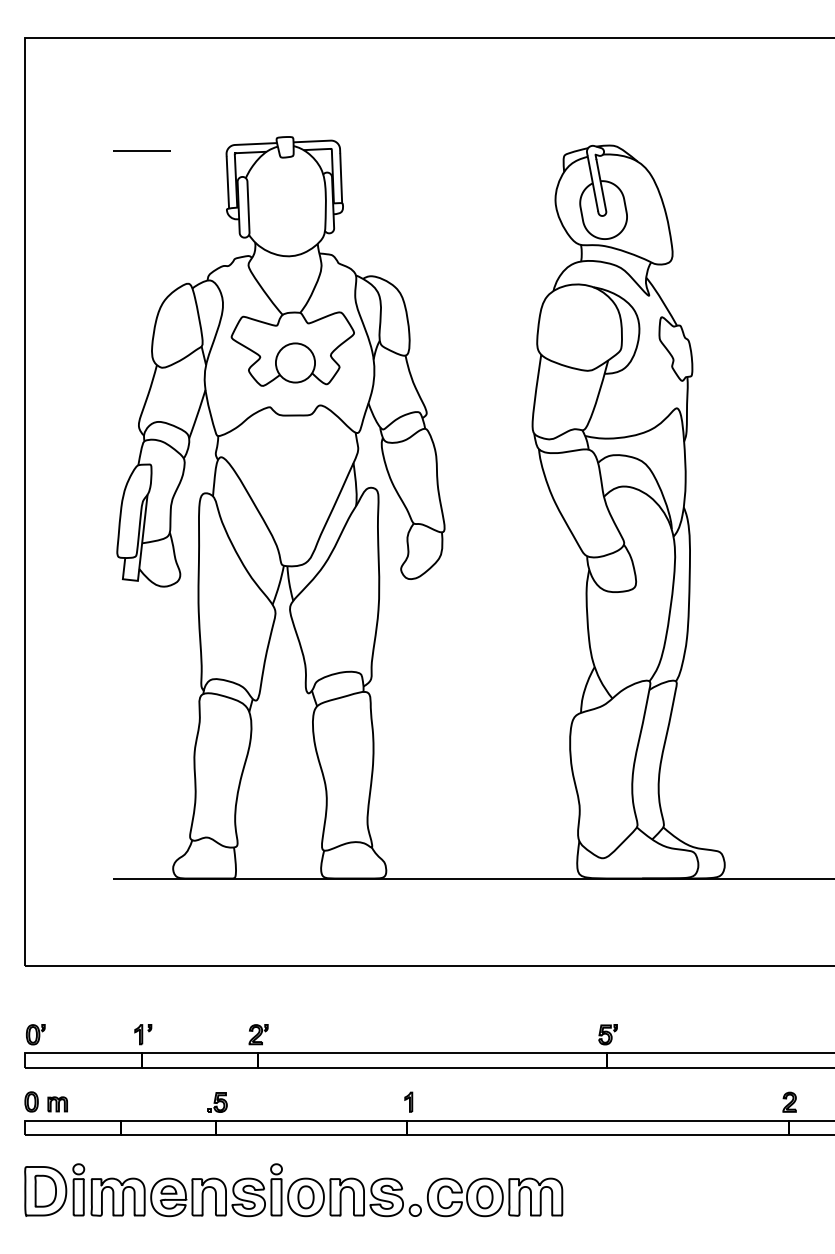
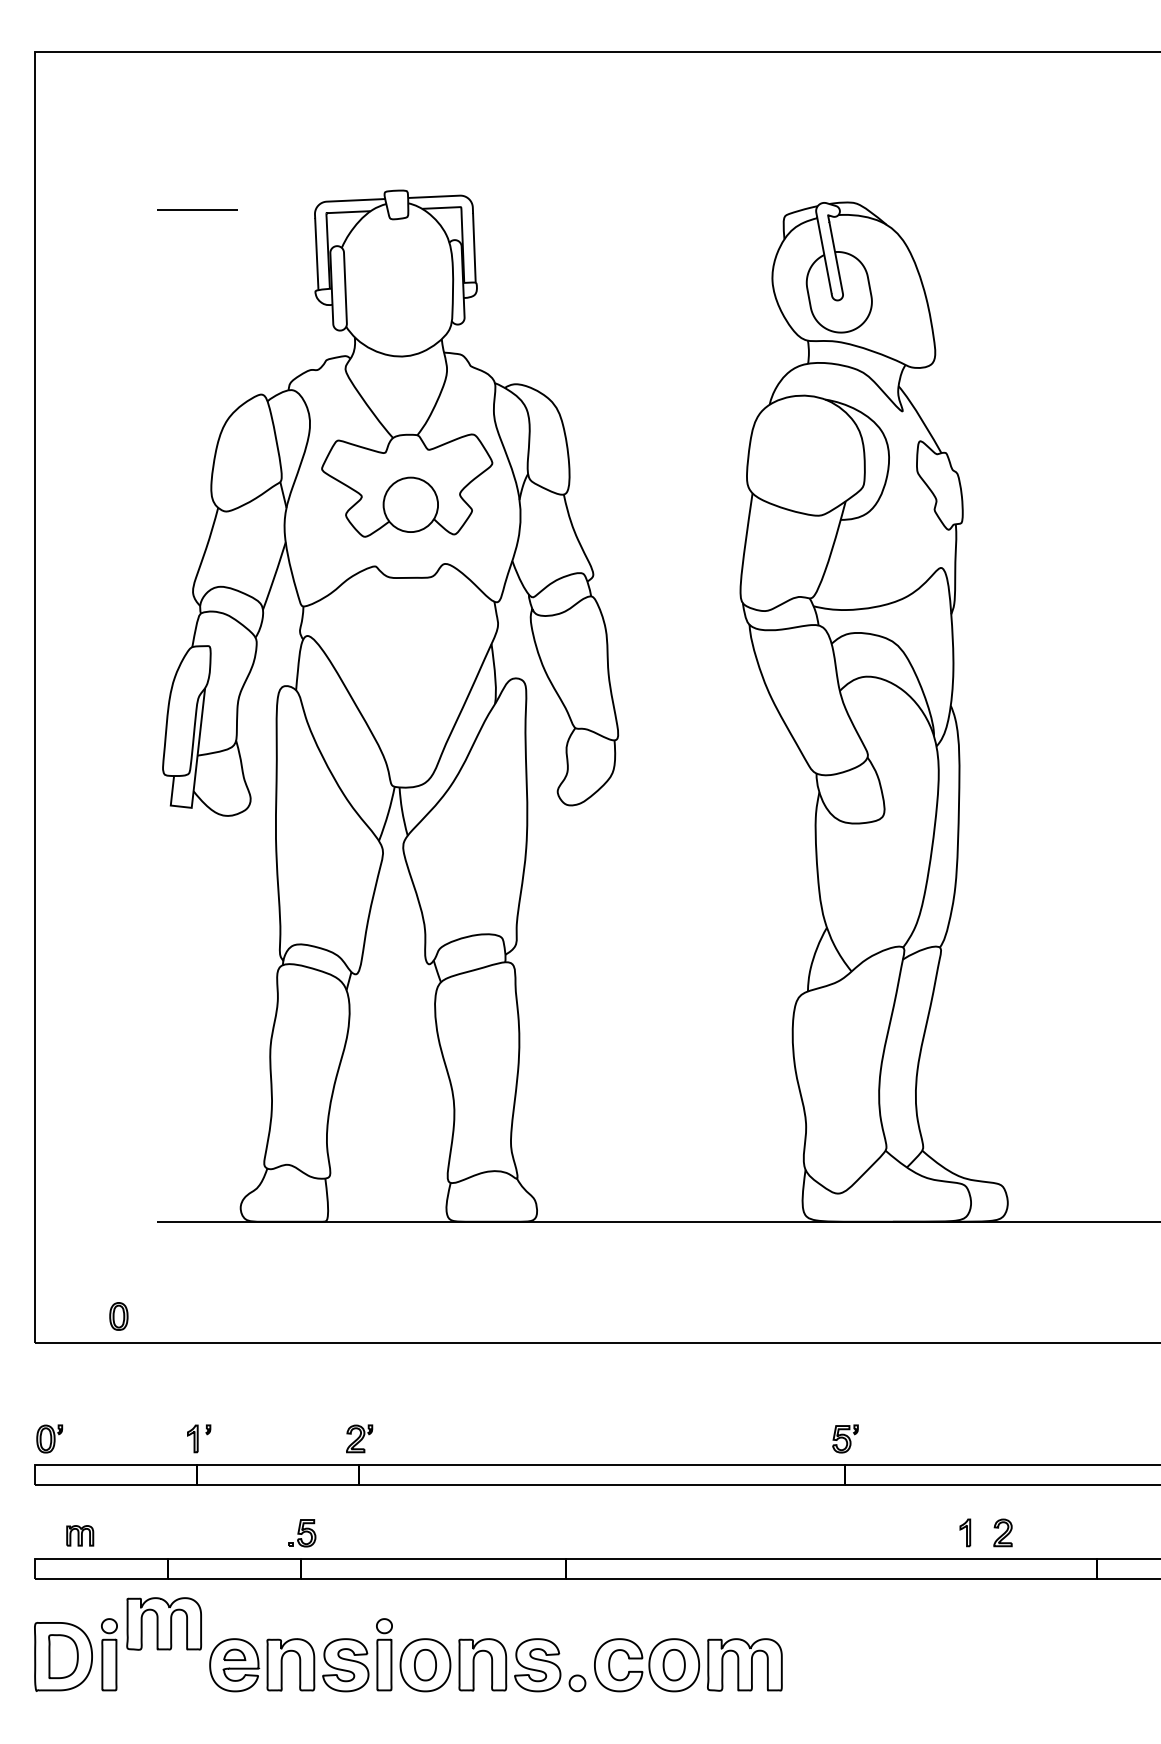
part: (31, 1101) -> (118, 1316), moved
part: (408, 1101) -> (965, 1532), moved
part: (789, 1101) -> (1002, 1532), moved
part: (118, 1196) -> (164, 1623), moved

